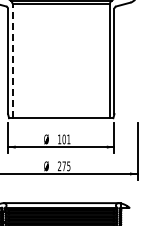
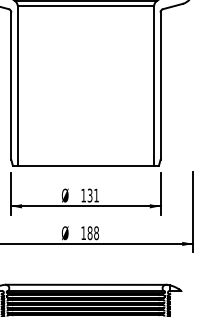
line: (12, 60) -> (17, 84), dashed -> solid
text: (63, 139) -> (89, 195), 101 -> 131
text: (63, 166) -> (89, 233), 275 -> 188

